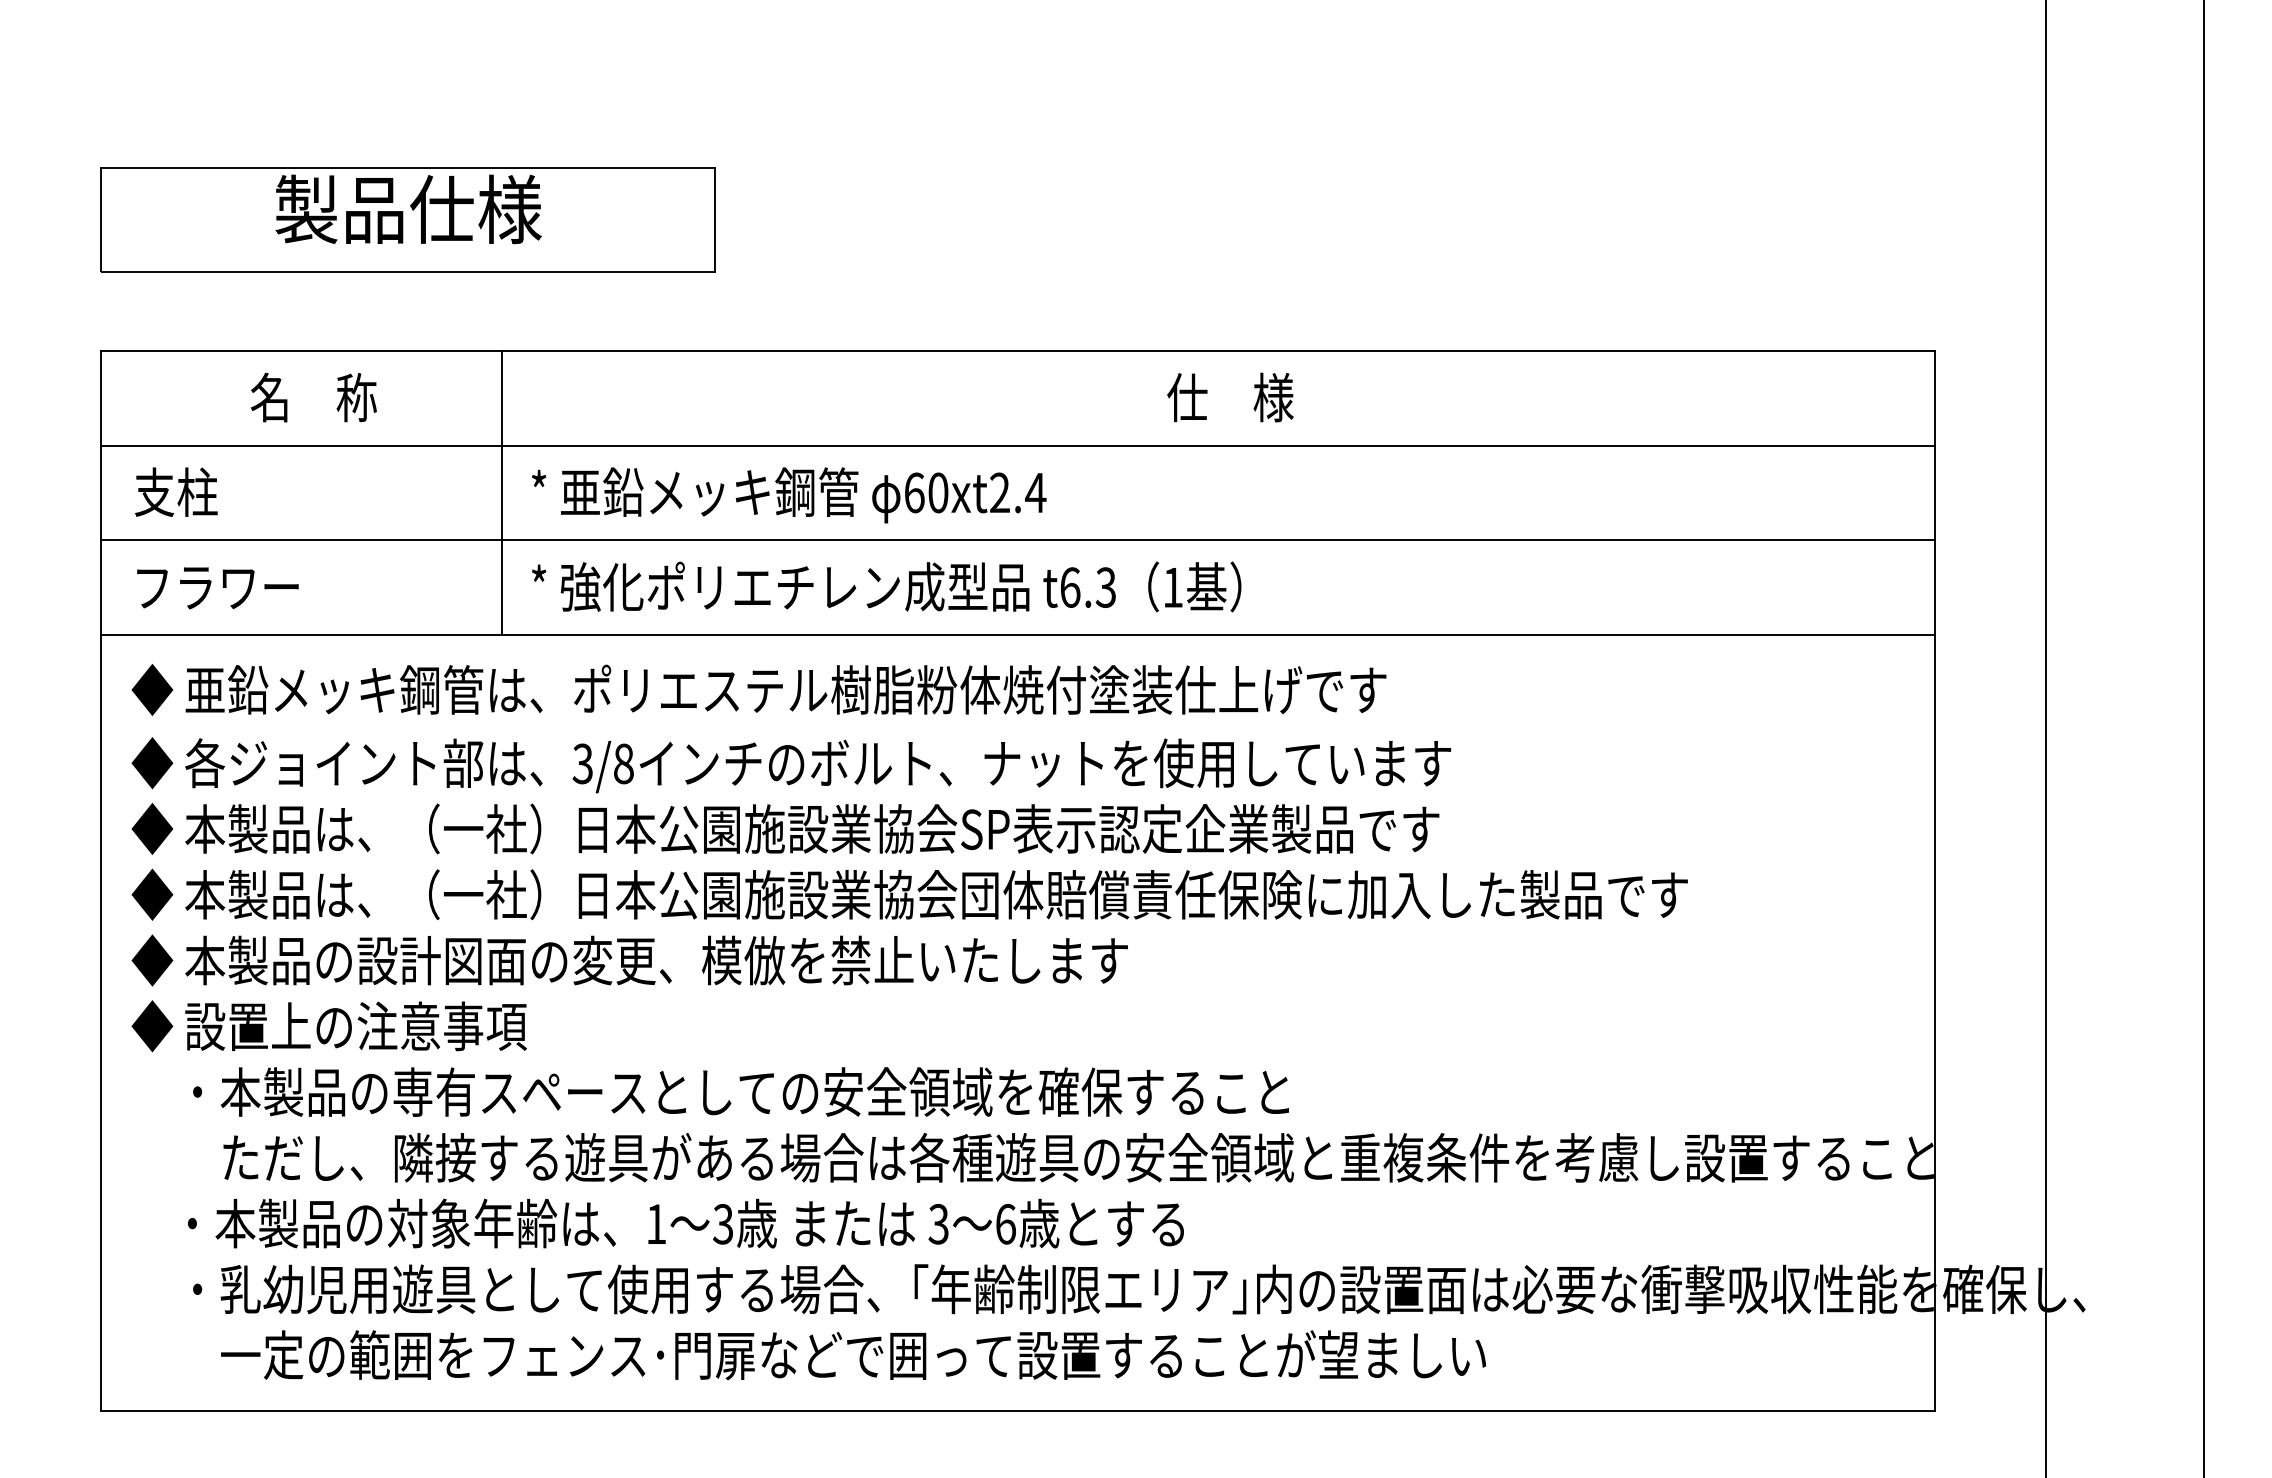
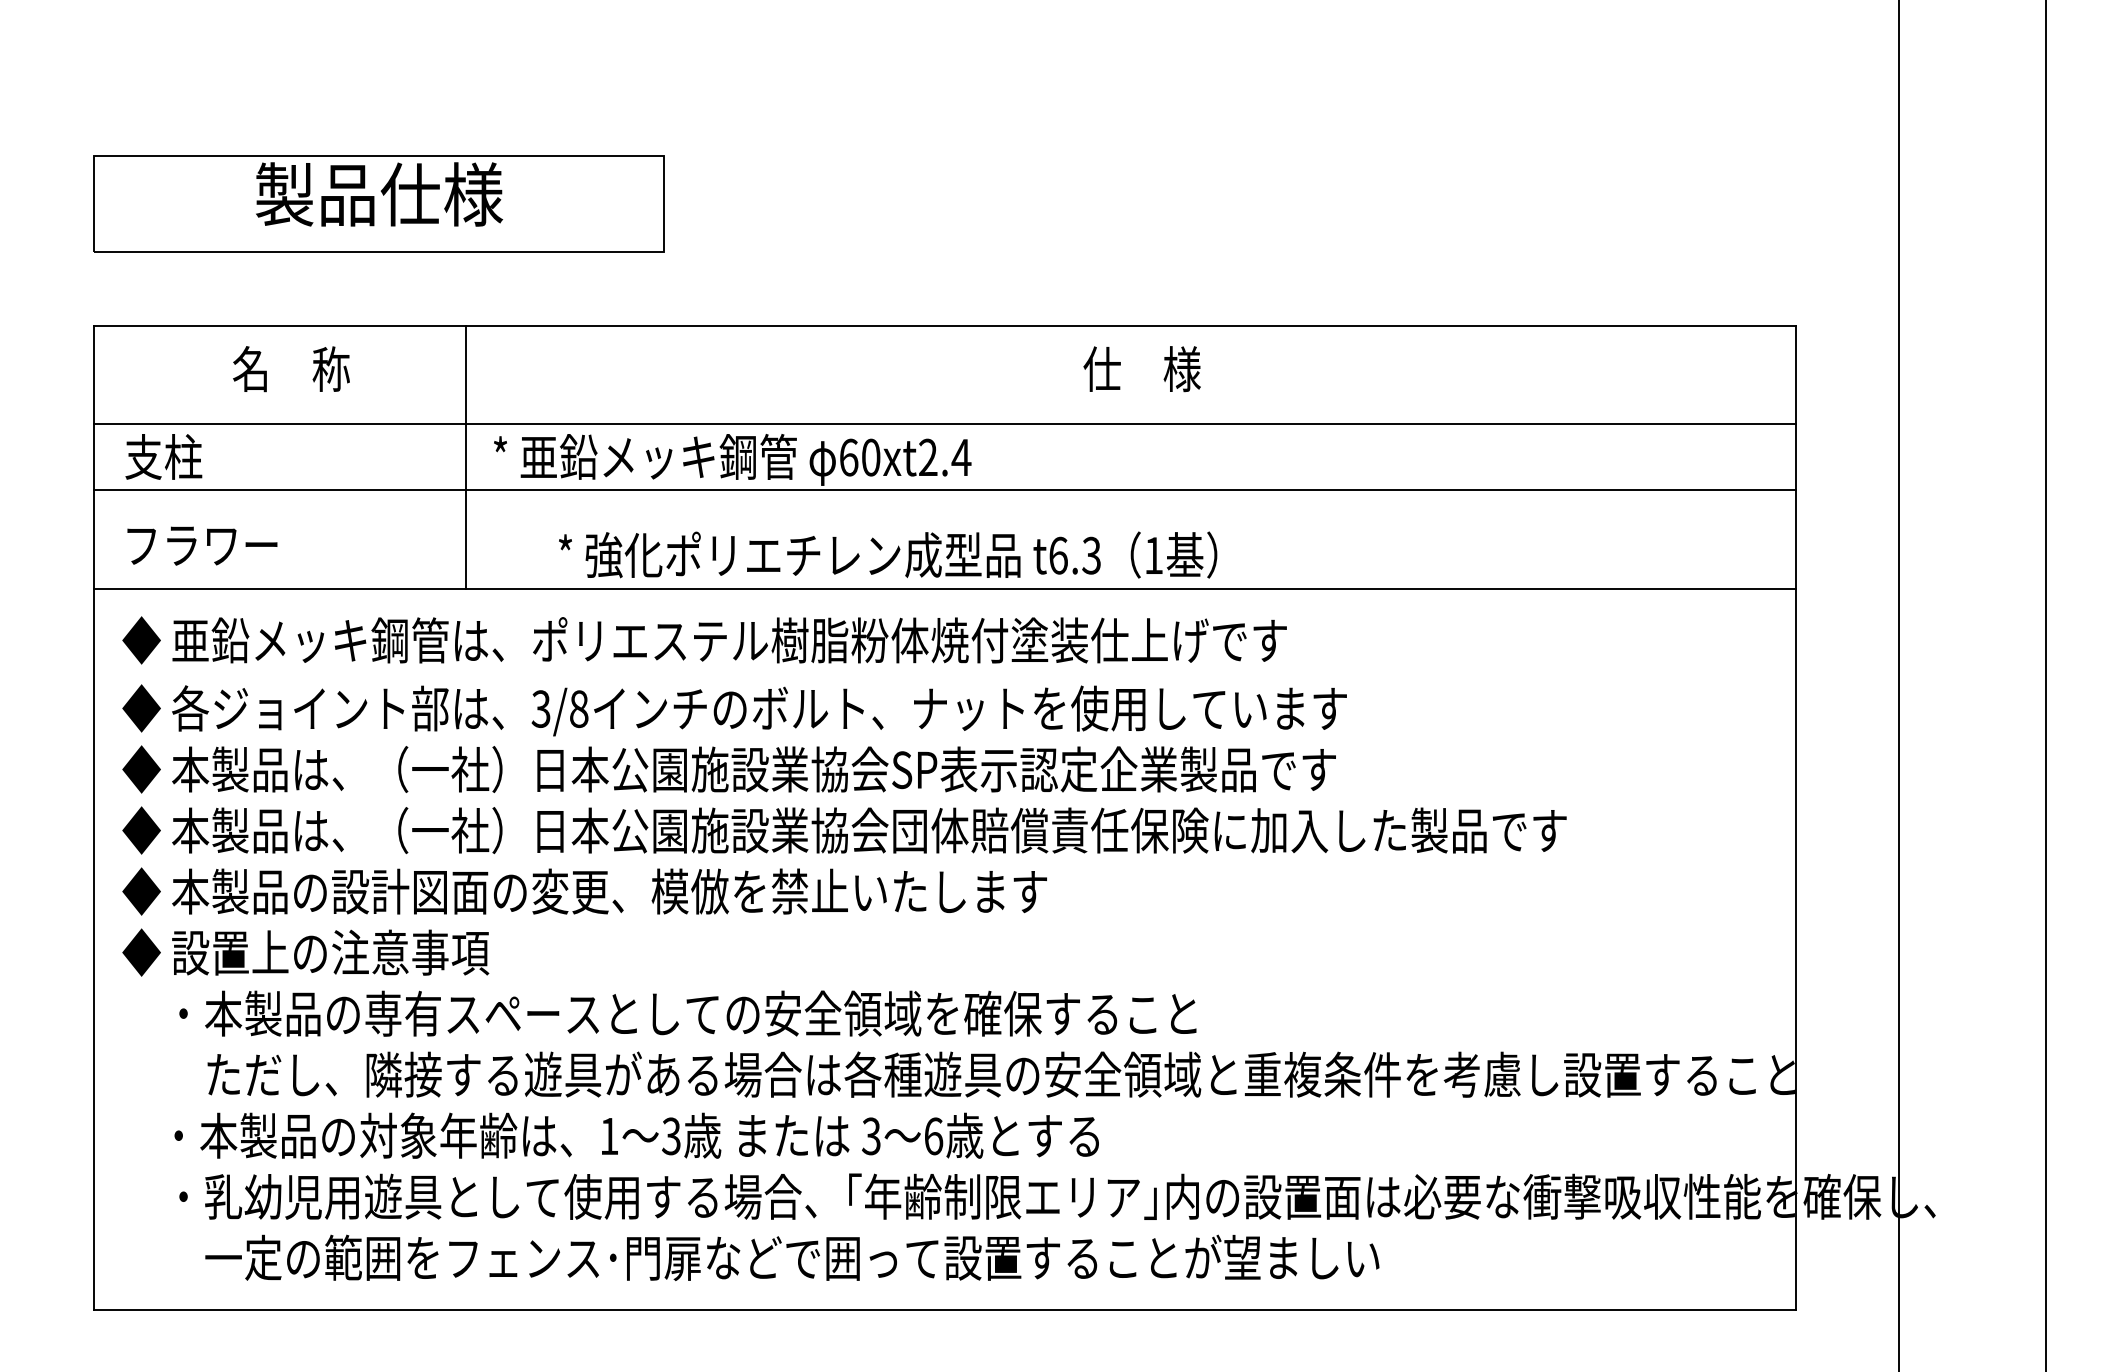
line: (1018, 445) -> (945, 489), moved
line: (1018, 540) -> (945, 423), moved
text: (886, 586) -> (887, 554), moved

